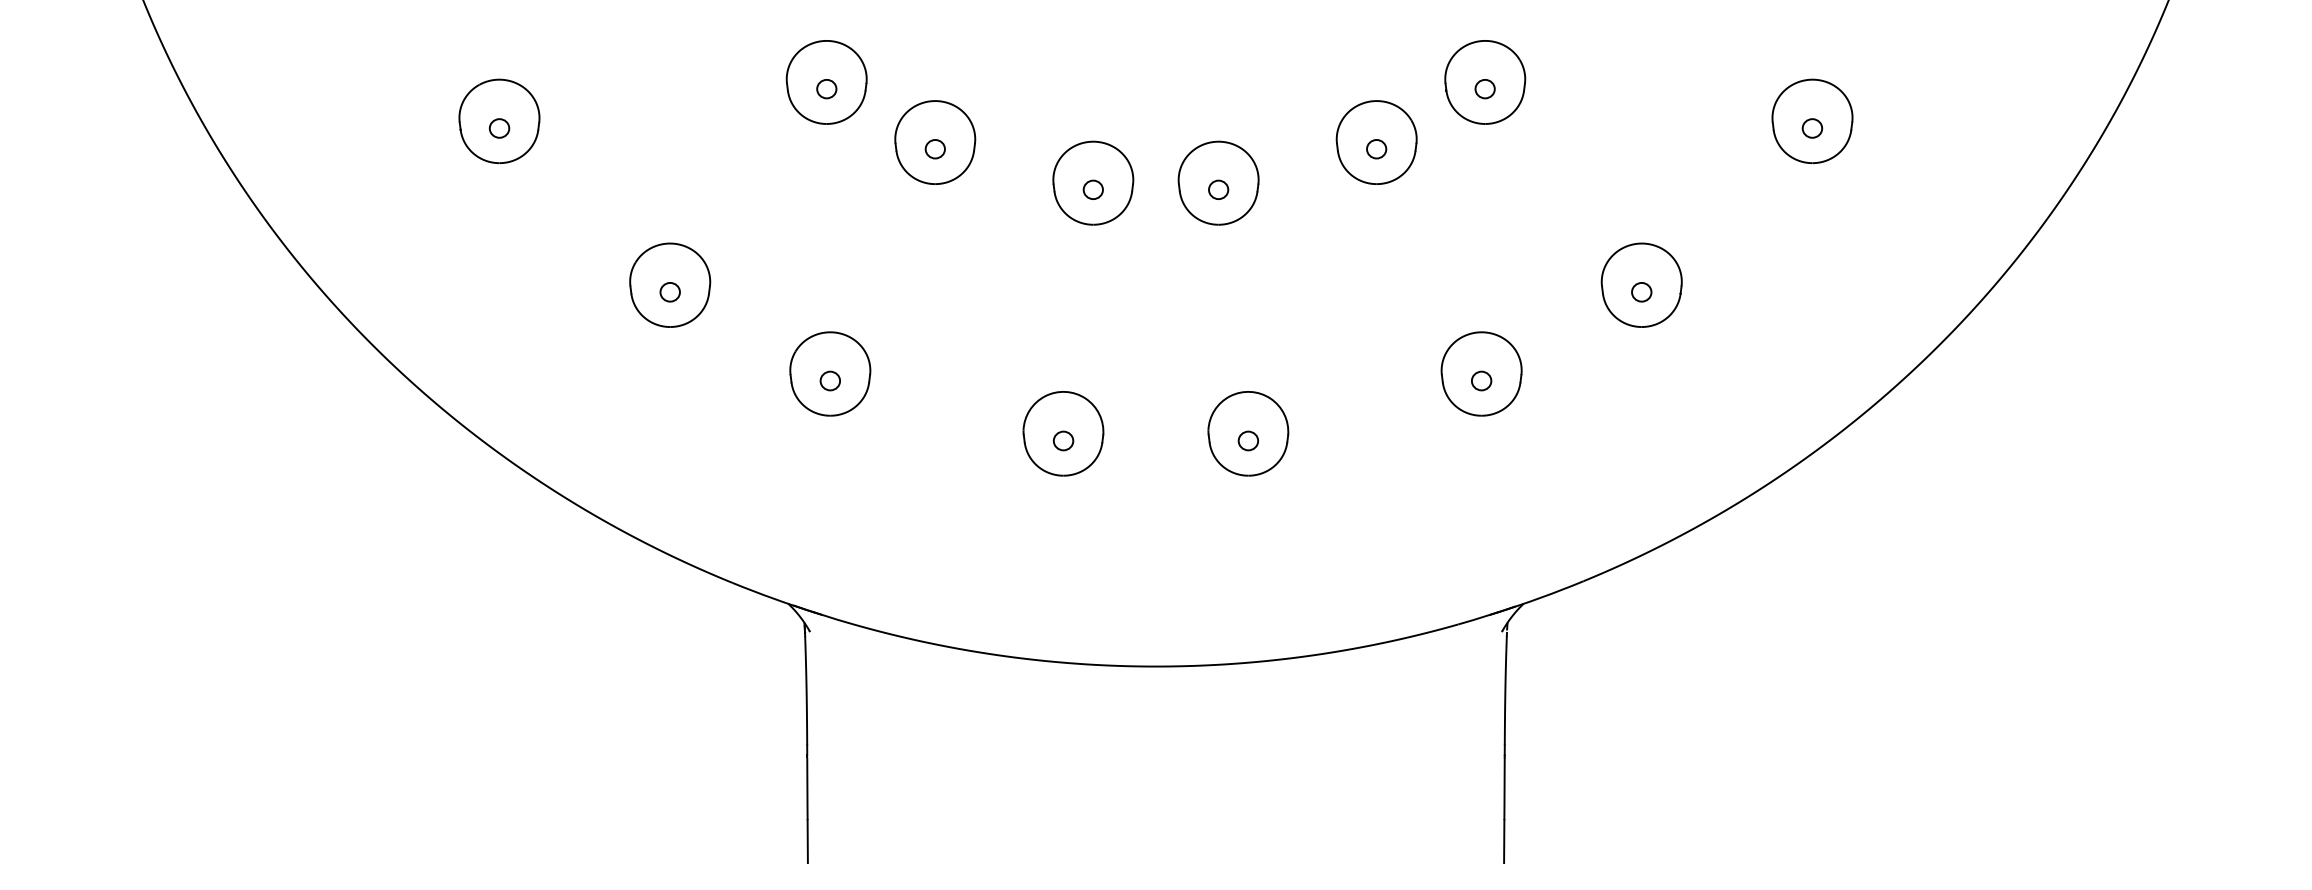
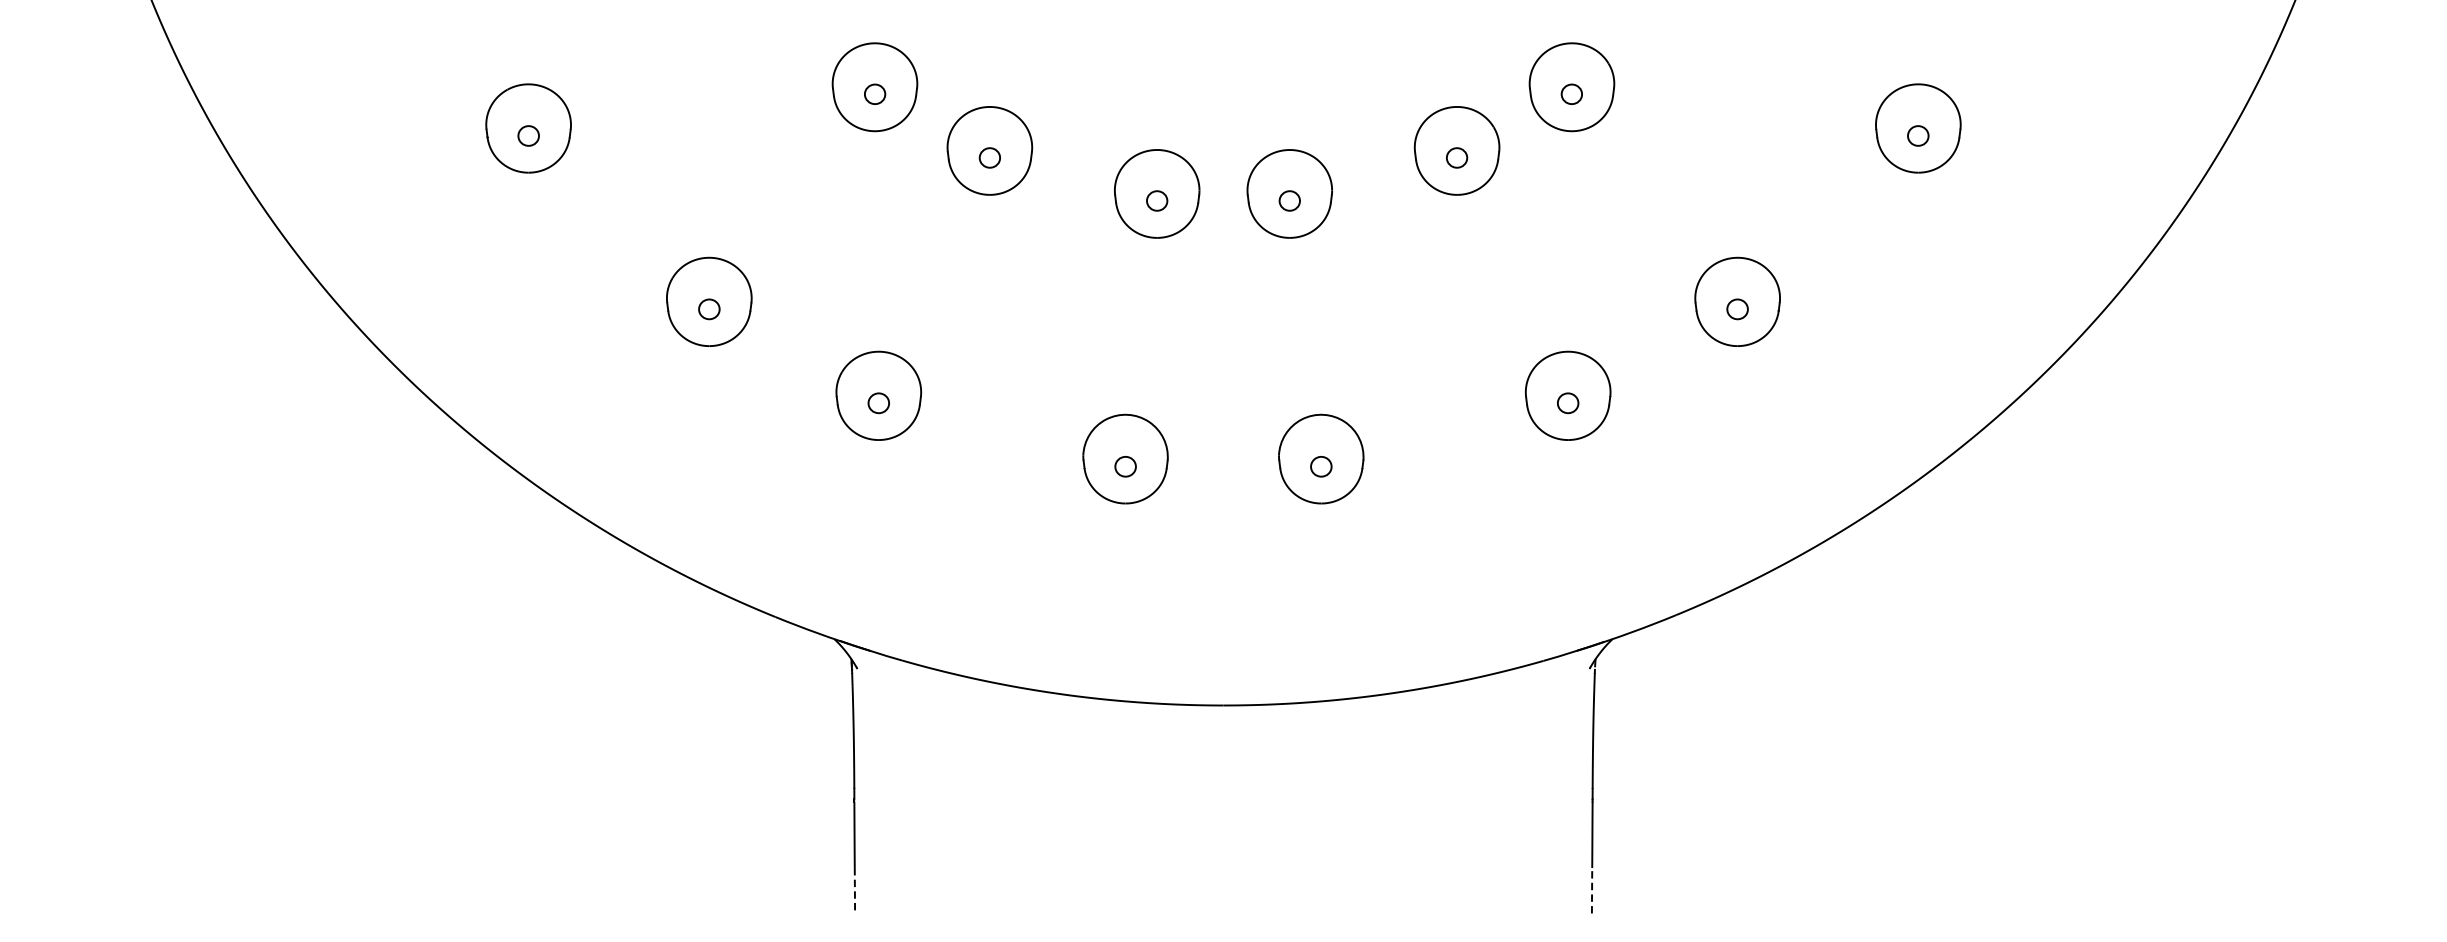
line: (1504, 841) -> (1592, 890), solid -> dashed
line: (807, 842) -> (854, 891), solid -> dashed

